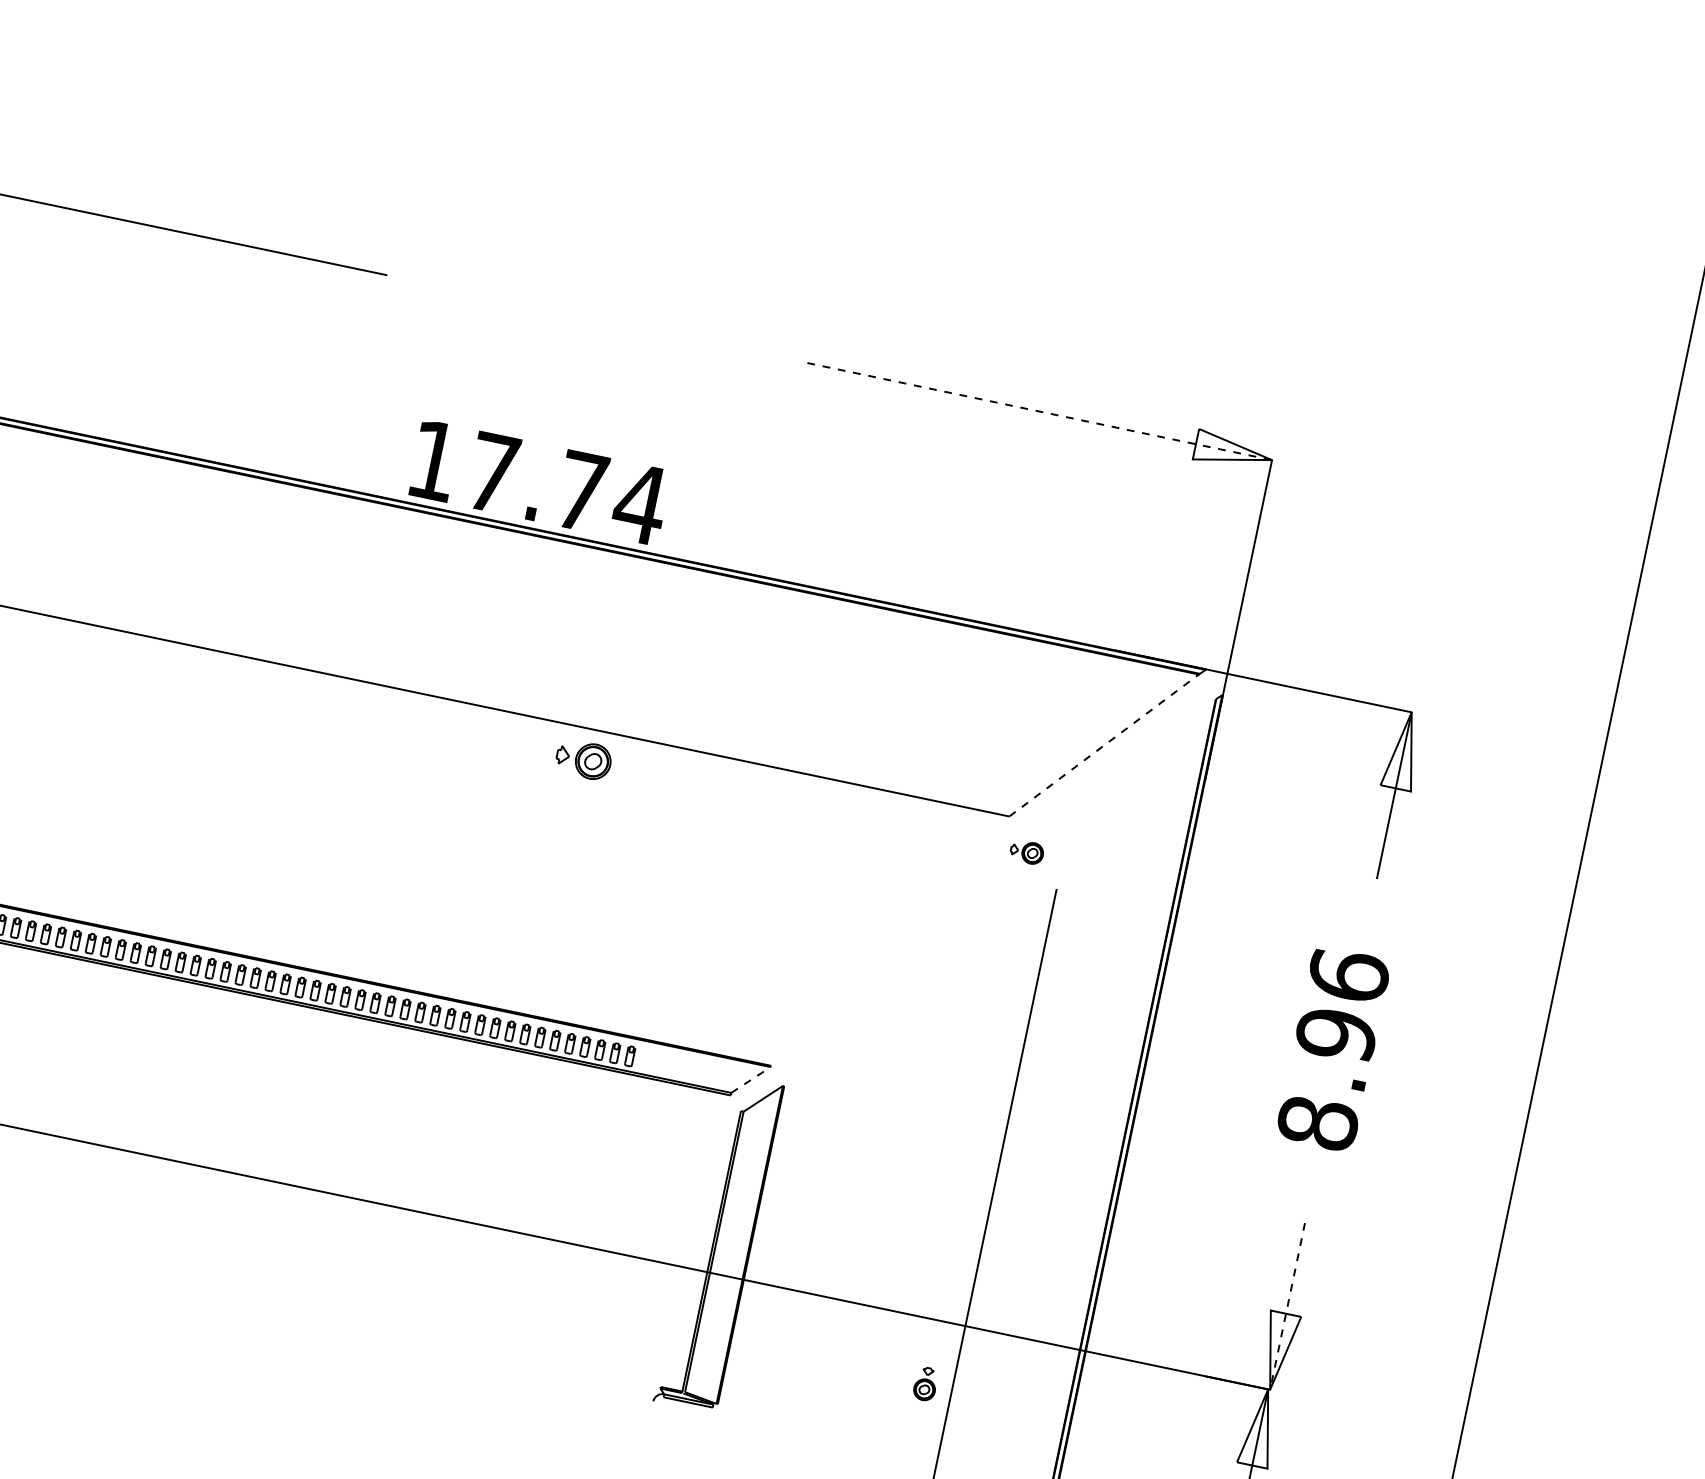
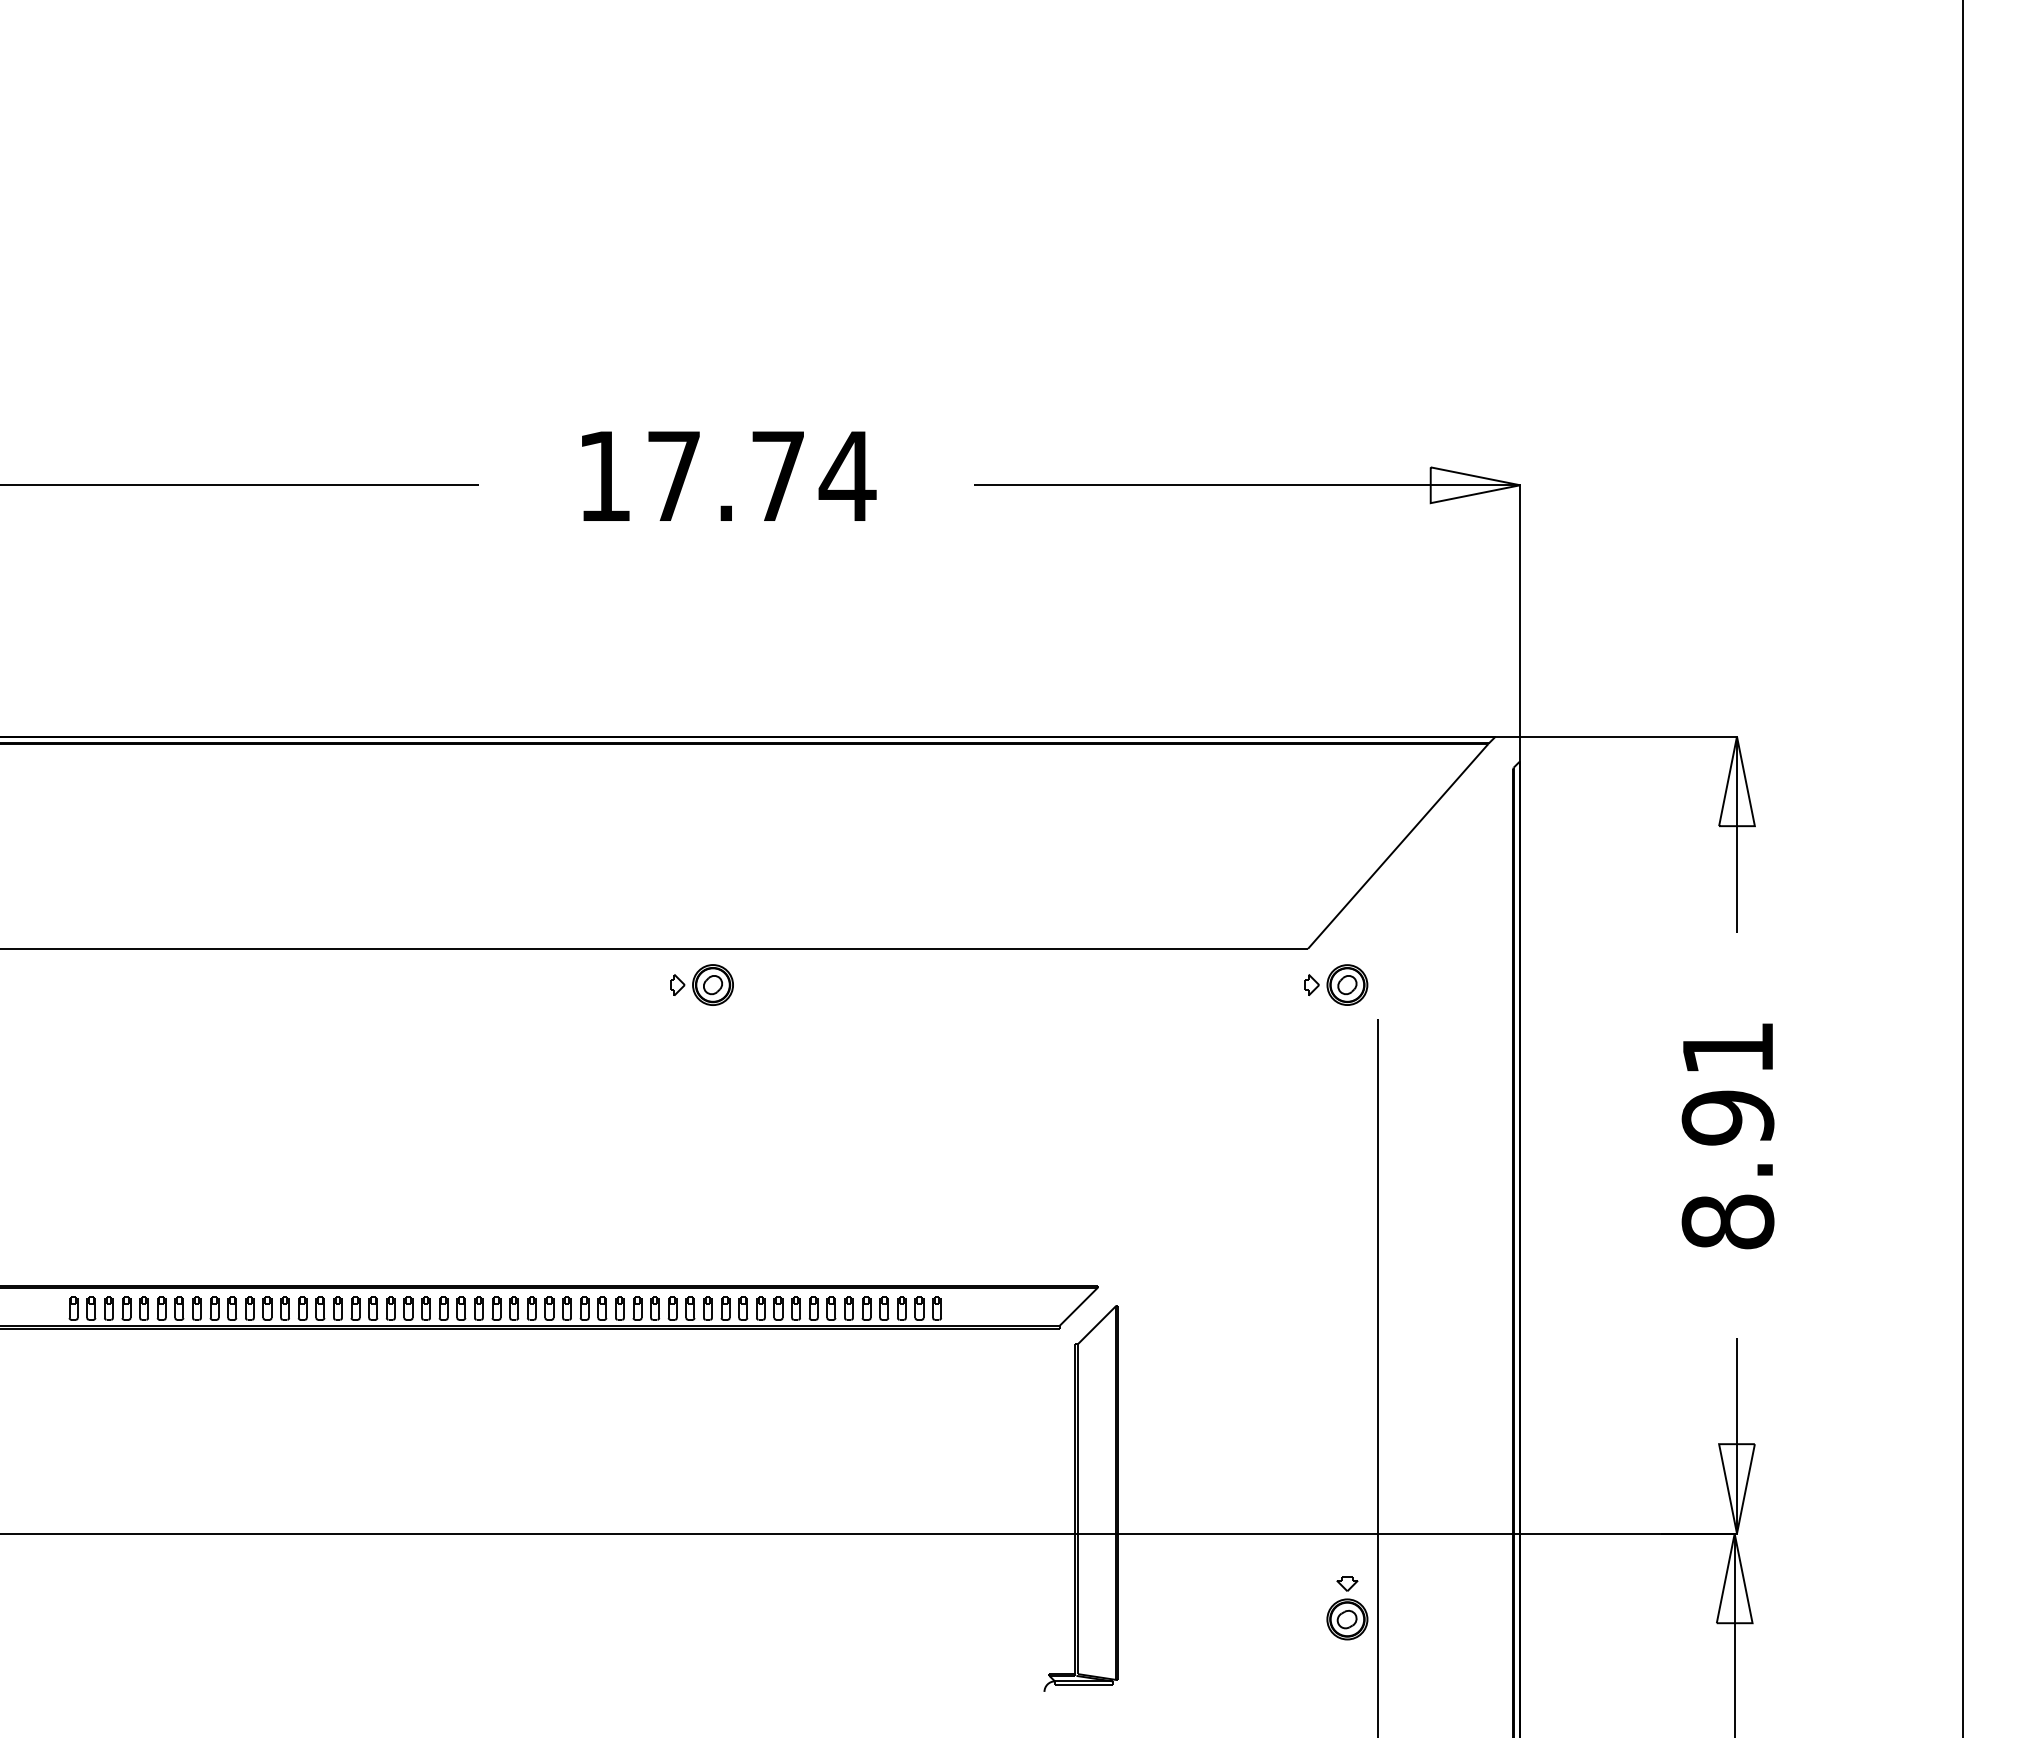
line: (1040, 411) -> (1247, 485), dashed -> solid
text: (540, 482) -> (729, 475), moved
line: (1104, 745) -> (1398, 846), dashed -> solid
part: (583, 759) -> (701, 984), moved
part: (1027, 851) -> (1336, 984), size x1.67
text: (1348, 974) -> (1727, 1047), 8.96 -> 8.91
line: (751, 1079) -> (1079, 1306), dashed -> solid
line: (1287, 1307) -> (1737, 1436), dashed -> solid
part: (925, 1384) -> (1347, 1608), size x1.67

